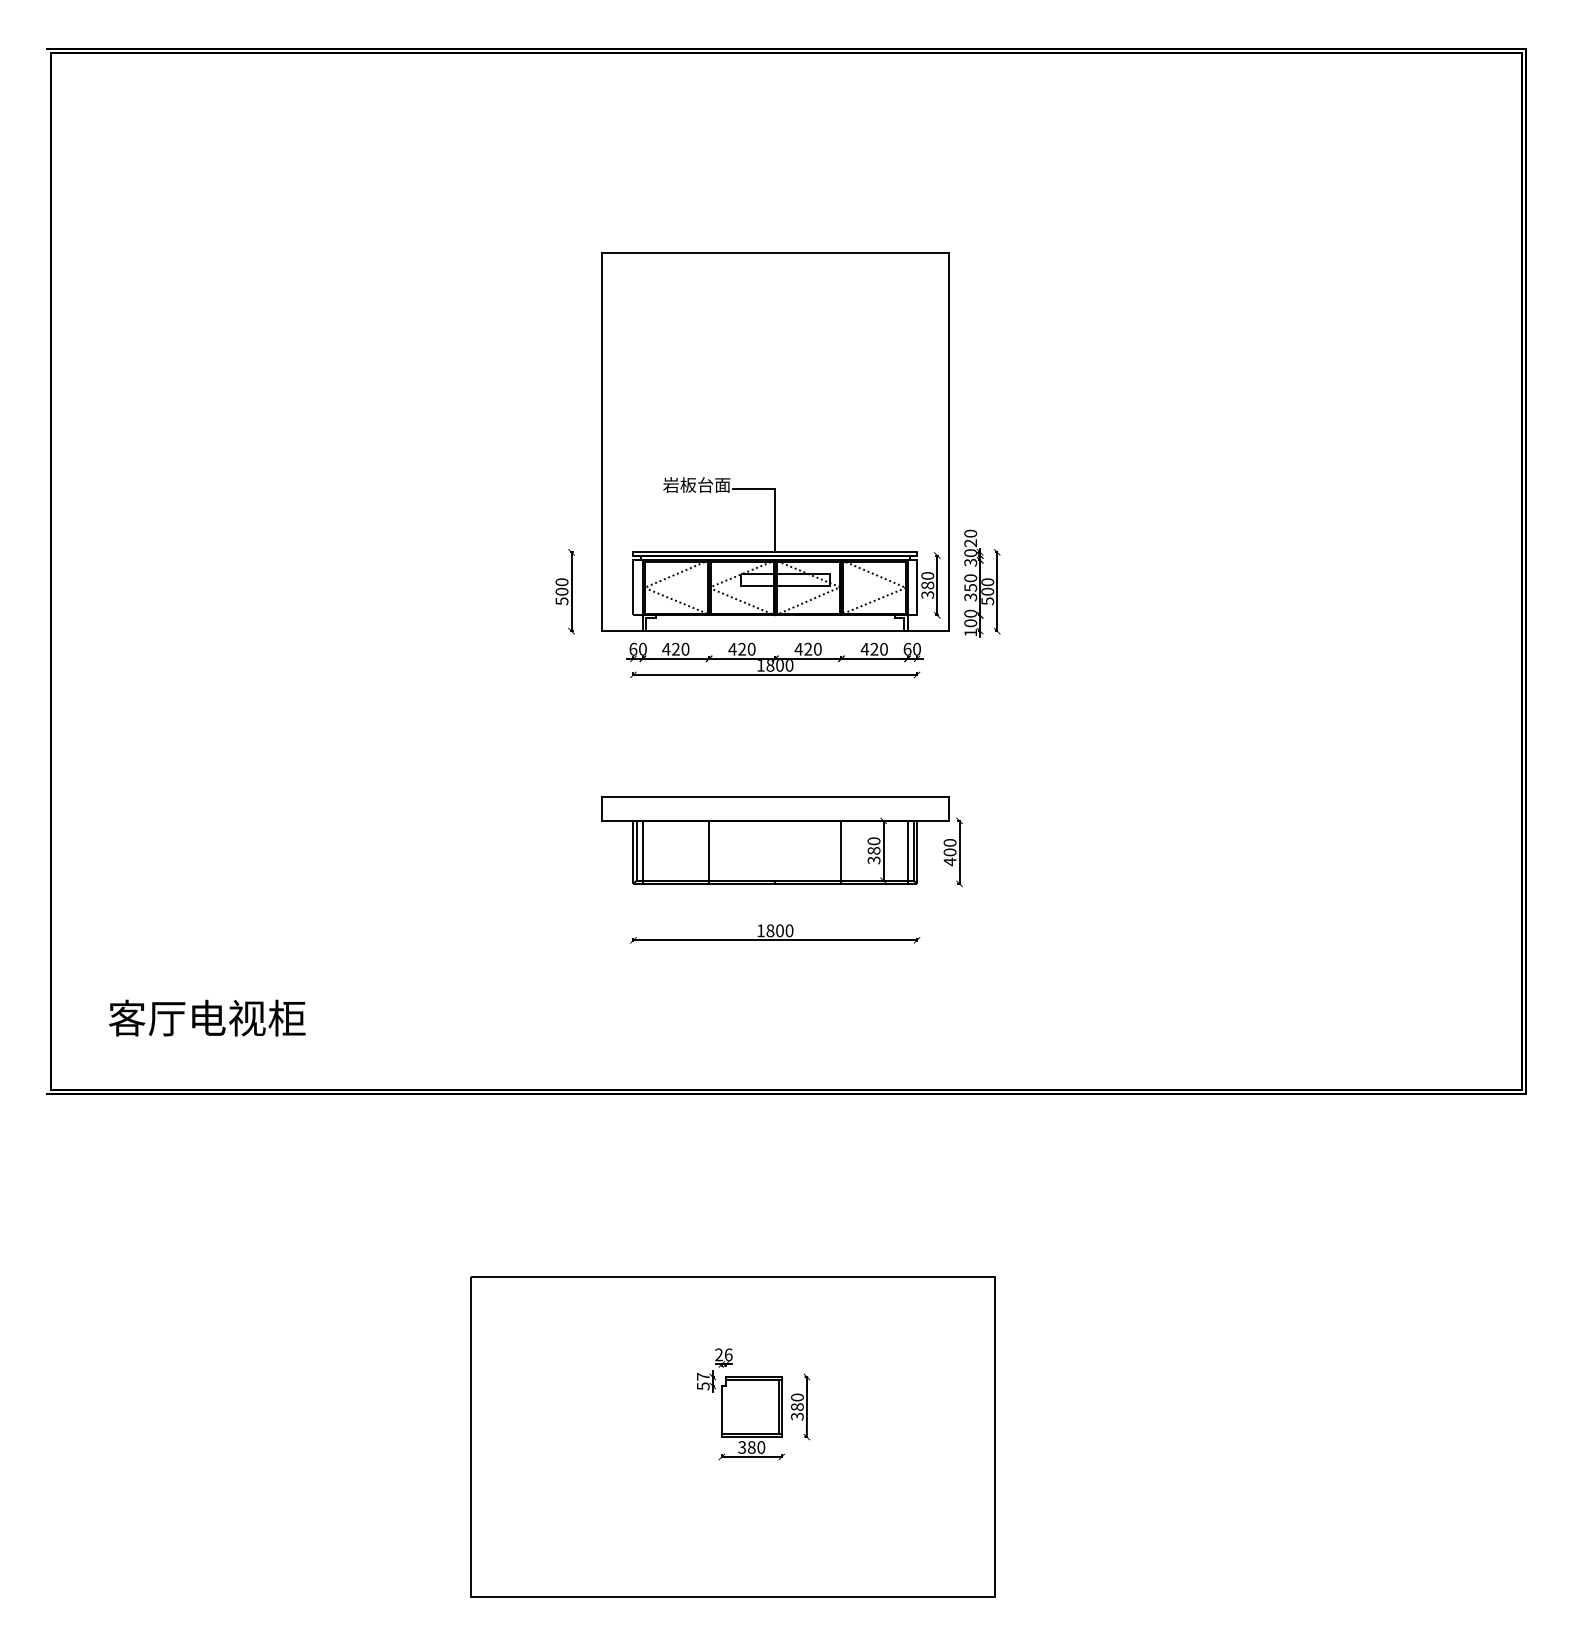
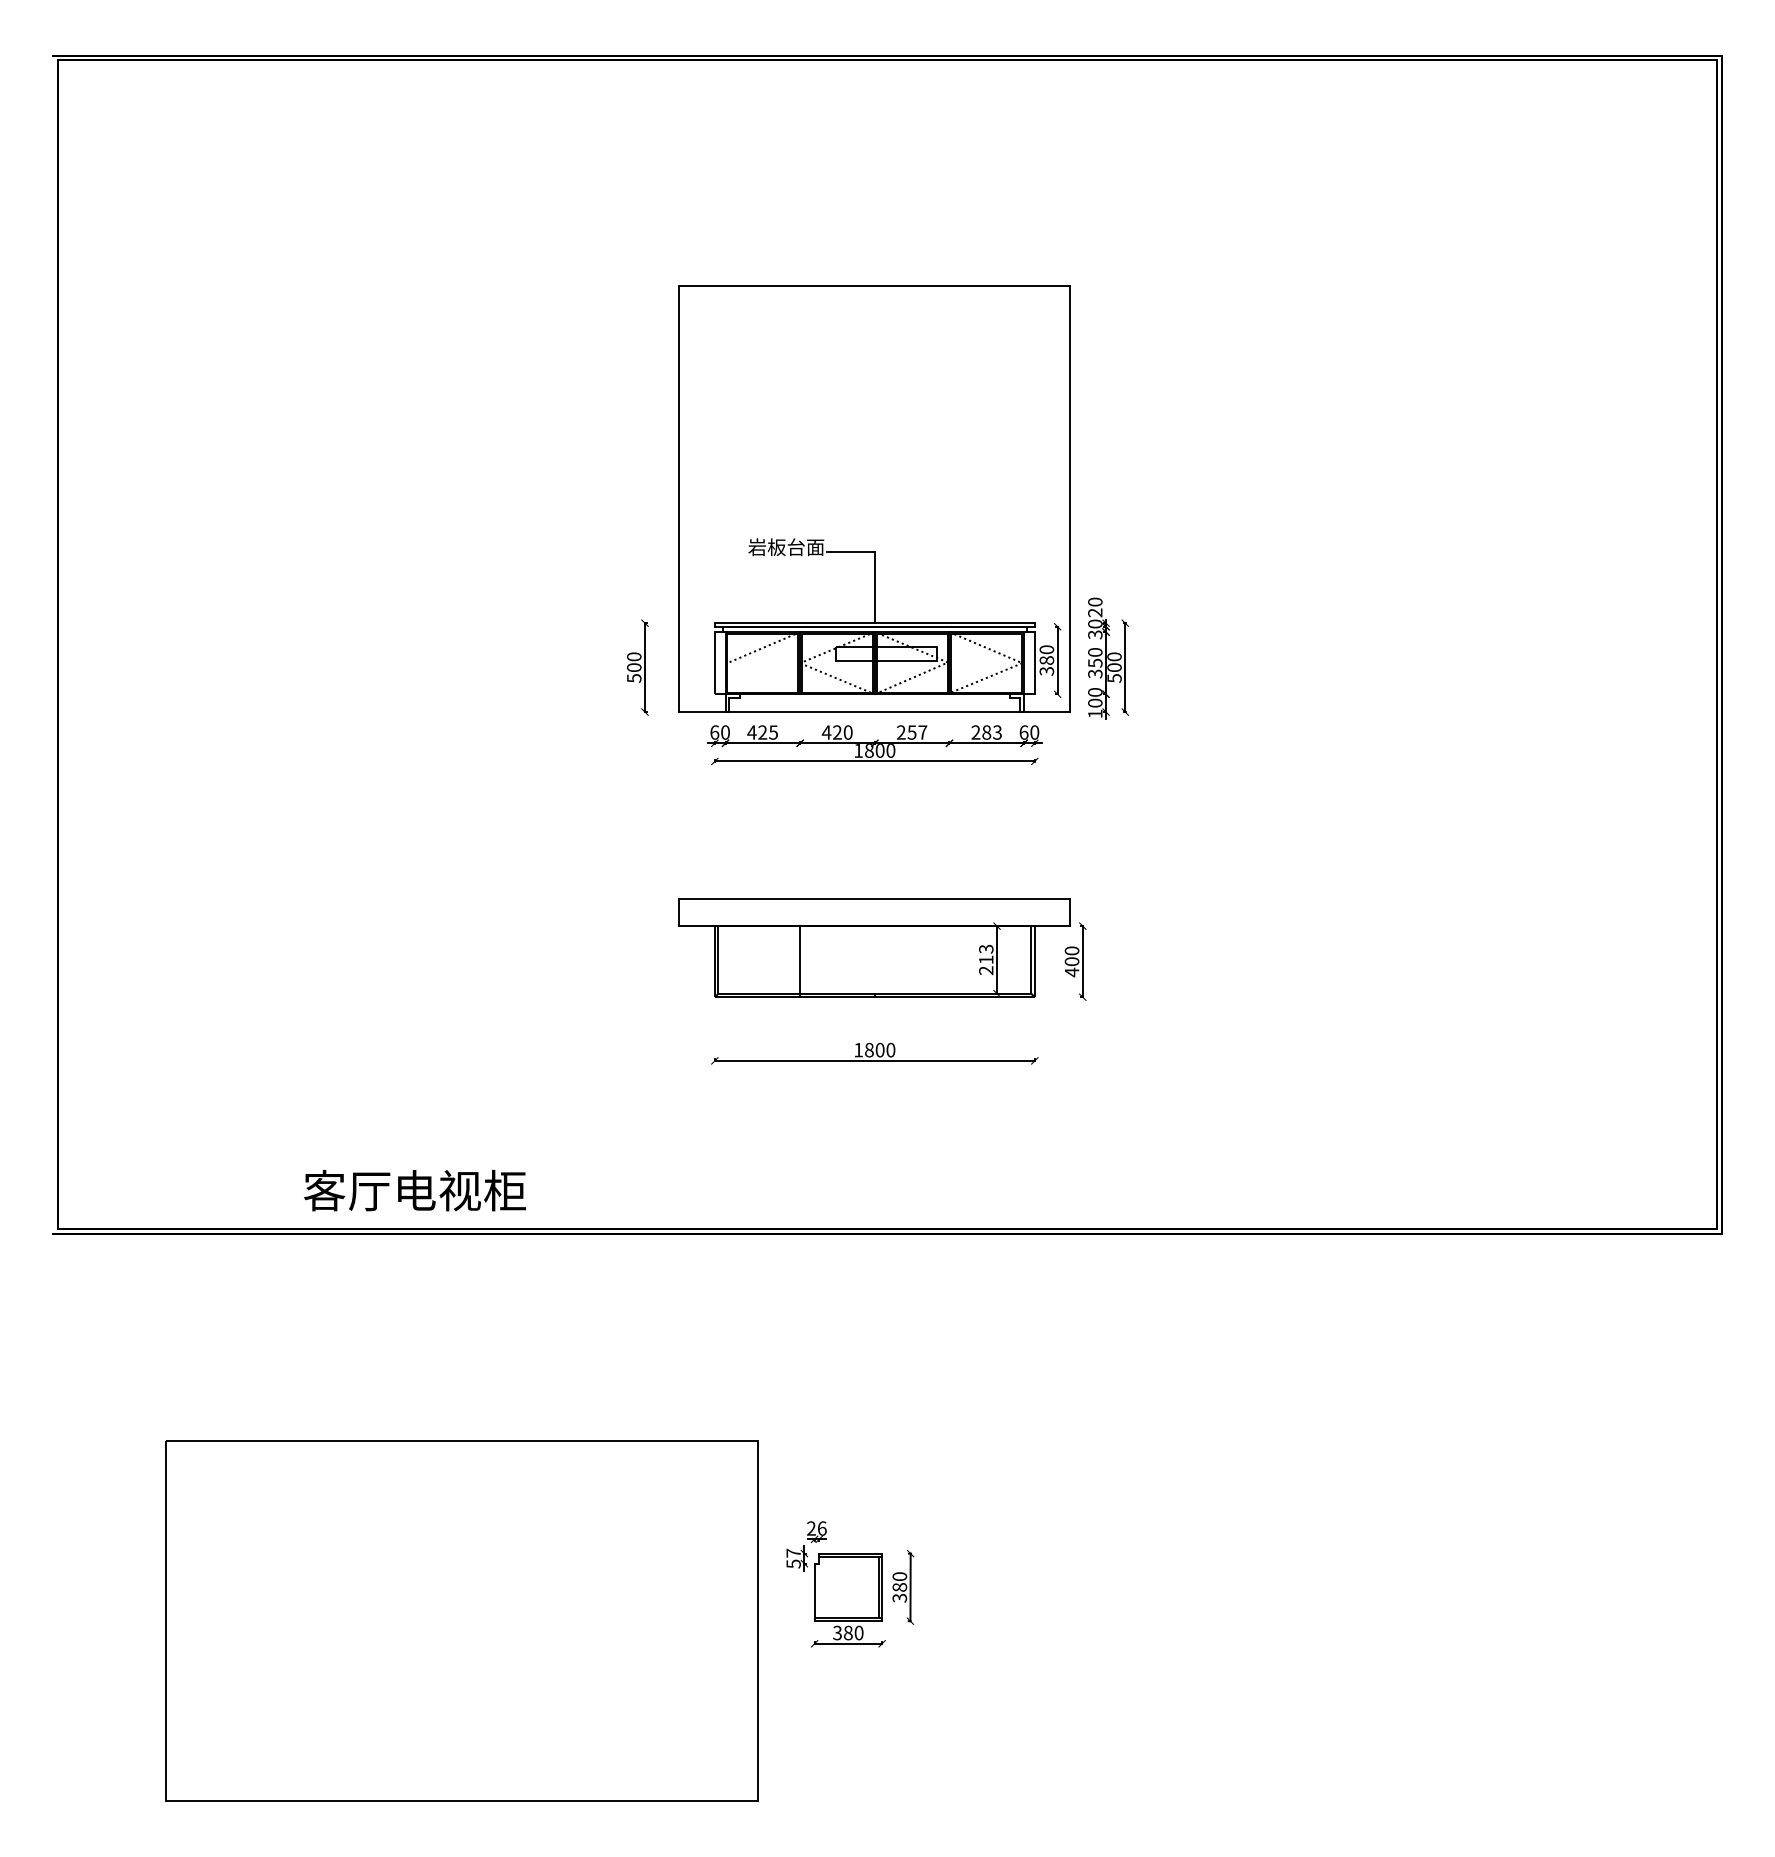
line: (675, 600) -> (762, 677), removed
text: (685, 649) -> (773, 732), 420 -> 425
text: (807, 649) -> (911, 732), 420 -> 257
text: (874, 649) -> (986, 732), 420 -> 283
text: (874, 850) -> (986, 959), 380 -> 213
line: (642, 852) -> (725, 961), removed
line: (841, 852) -> (949, 961), removed
line: (907, 852) -> (1024, 961), removed
text: (206, 1018) -> (414, 1190), moved
part: (732, 1436) -> (461, 1620), moved

